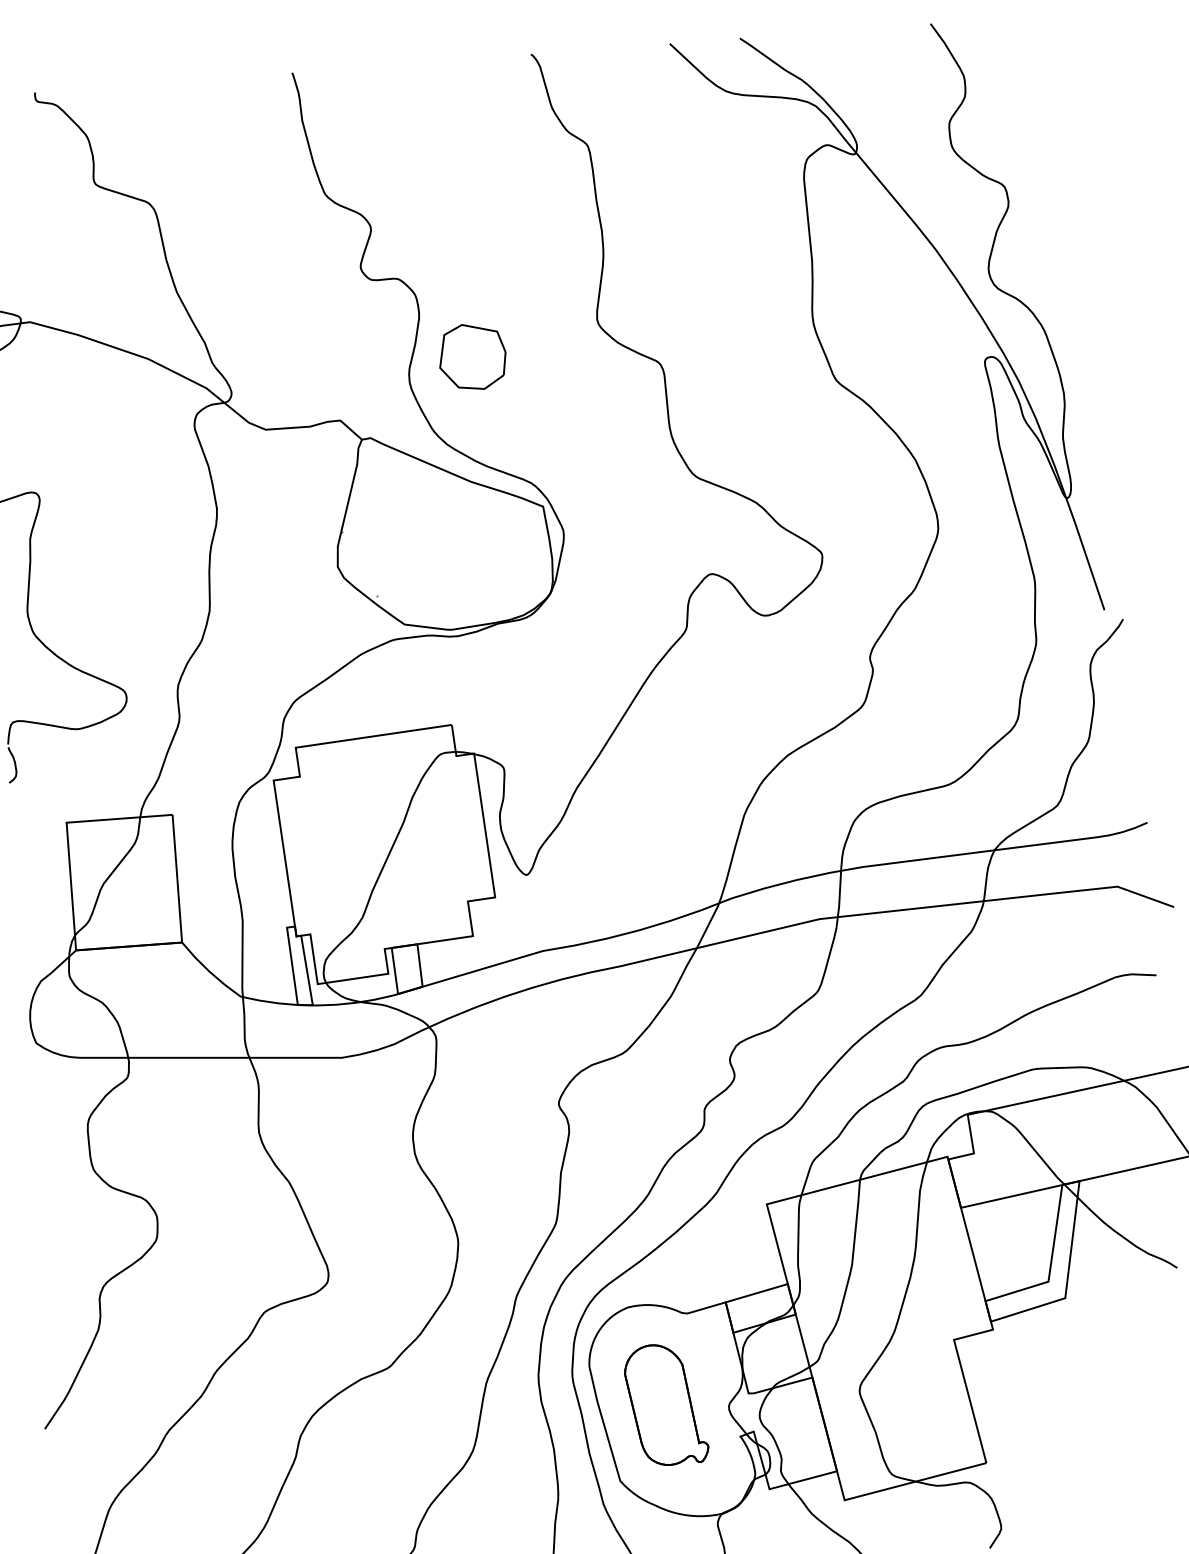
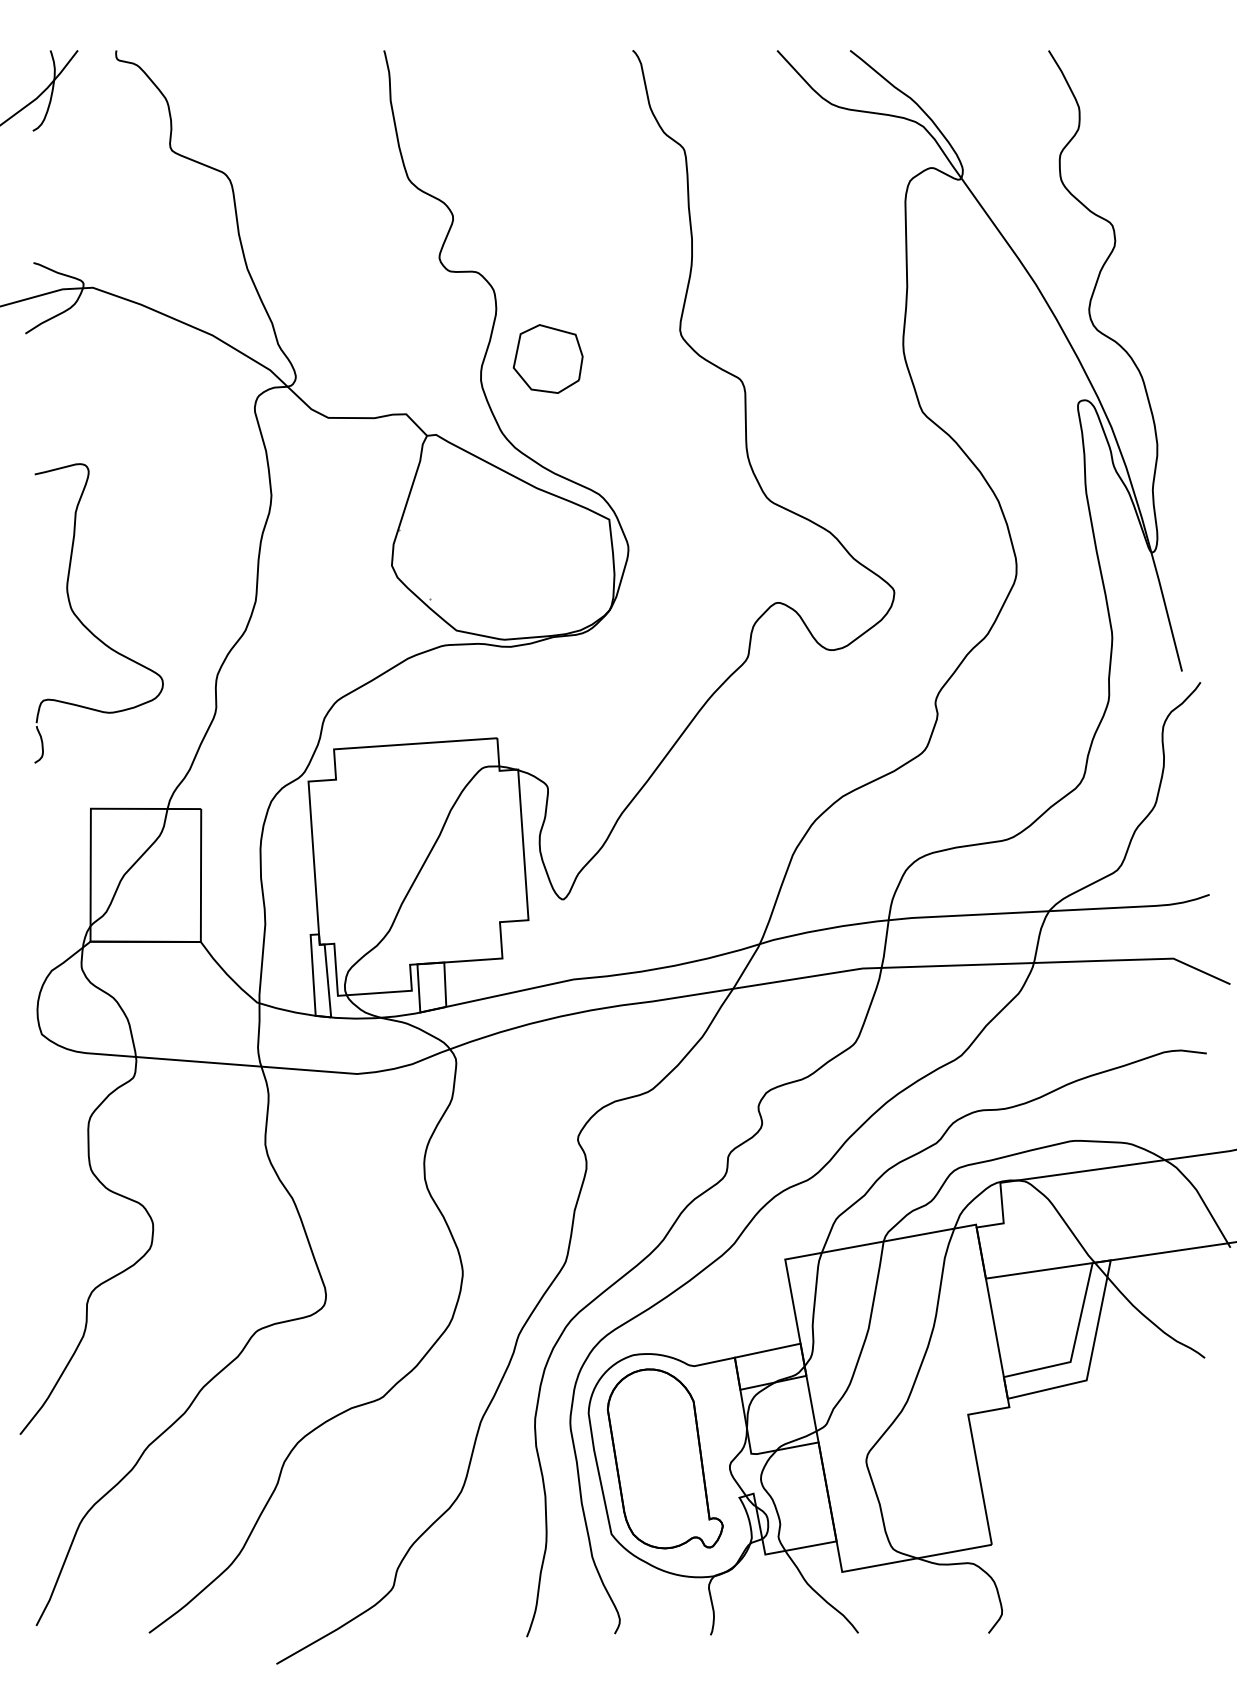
part: (665, 1404) -> (664, 1458), size x1.43

